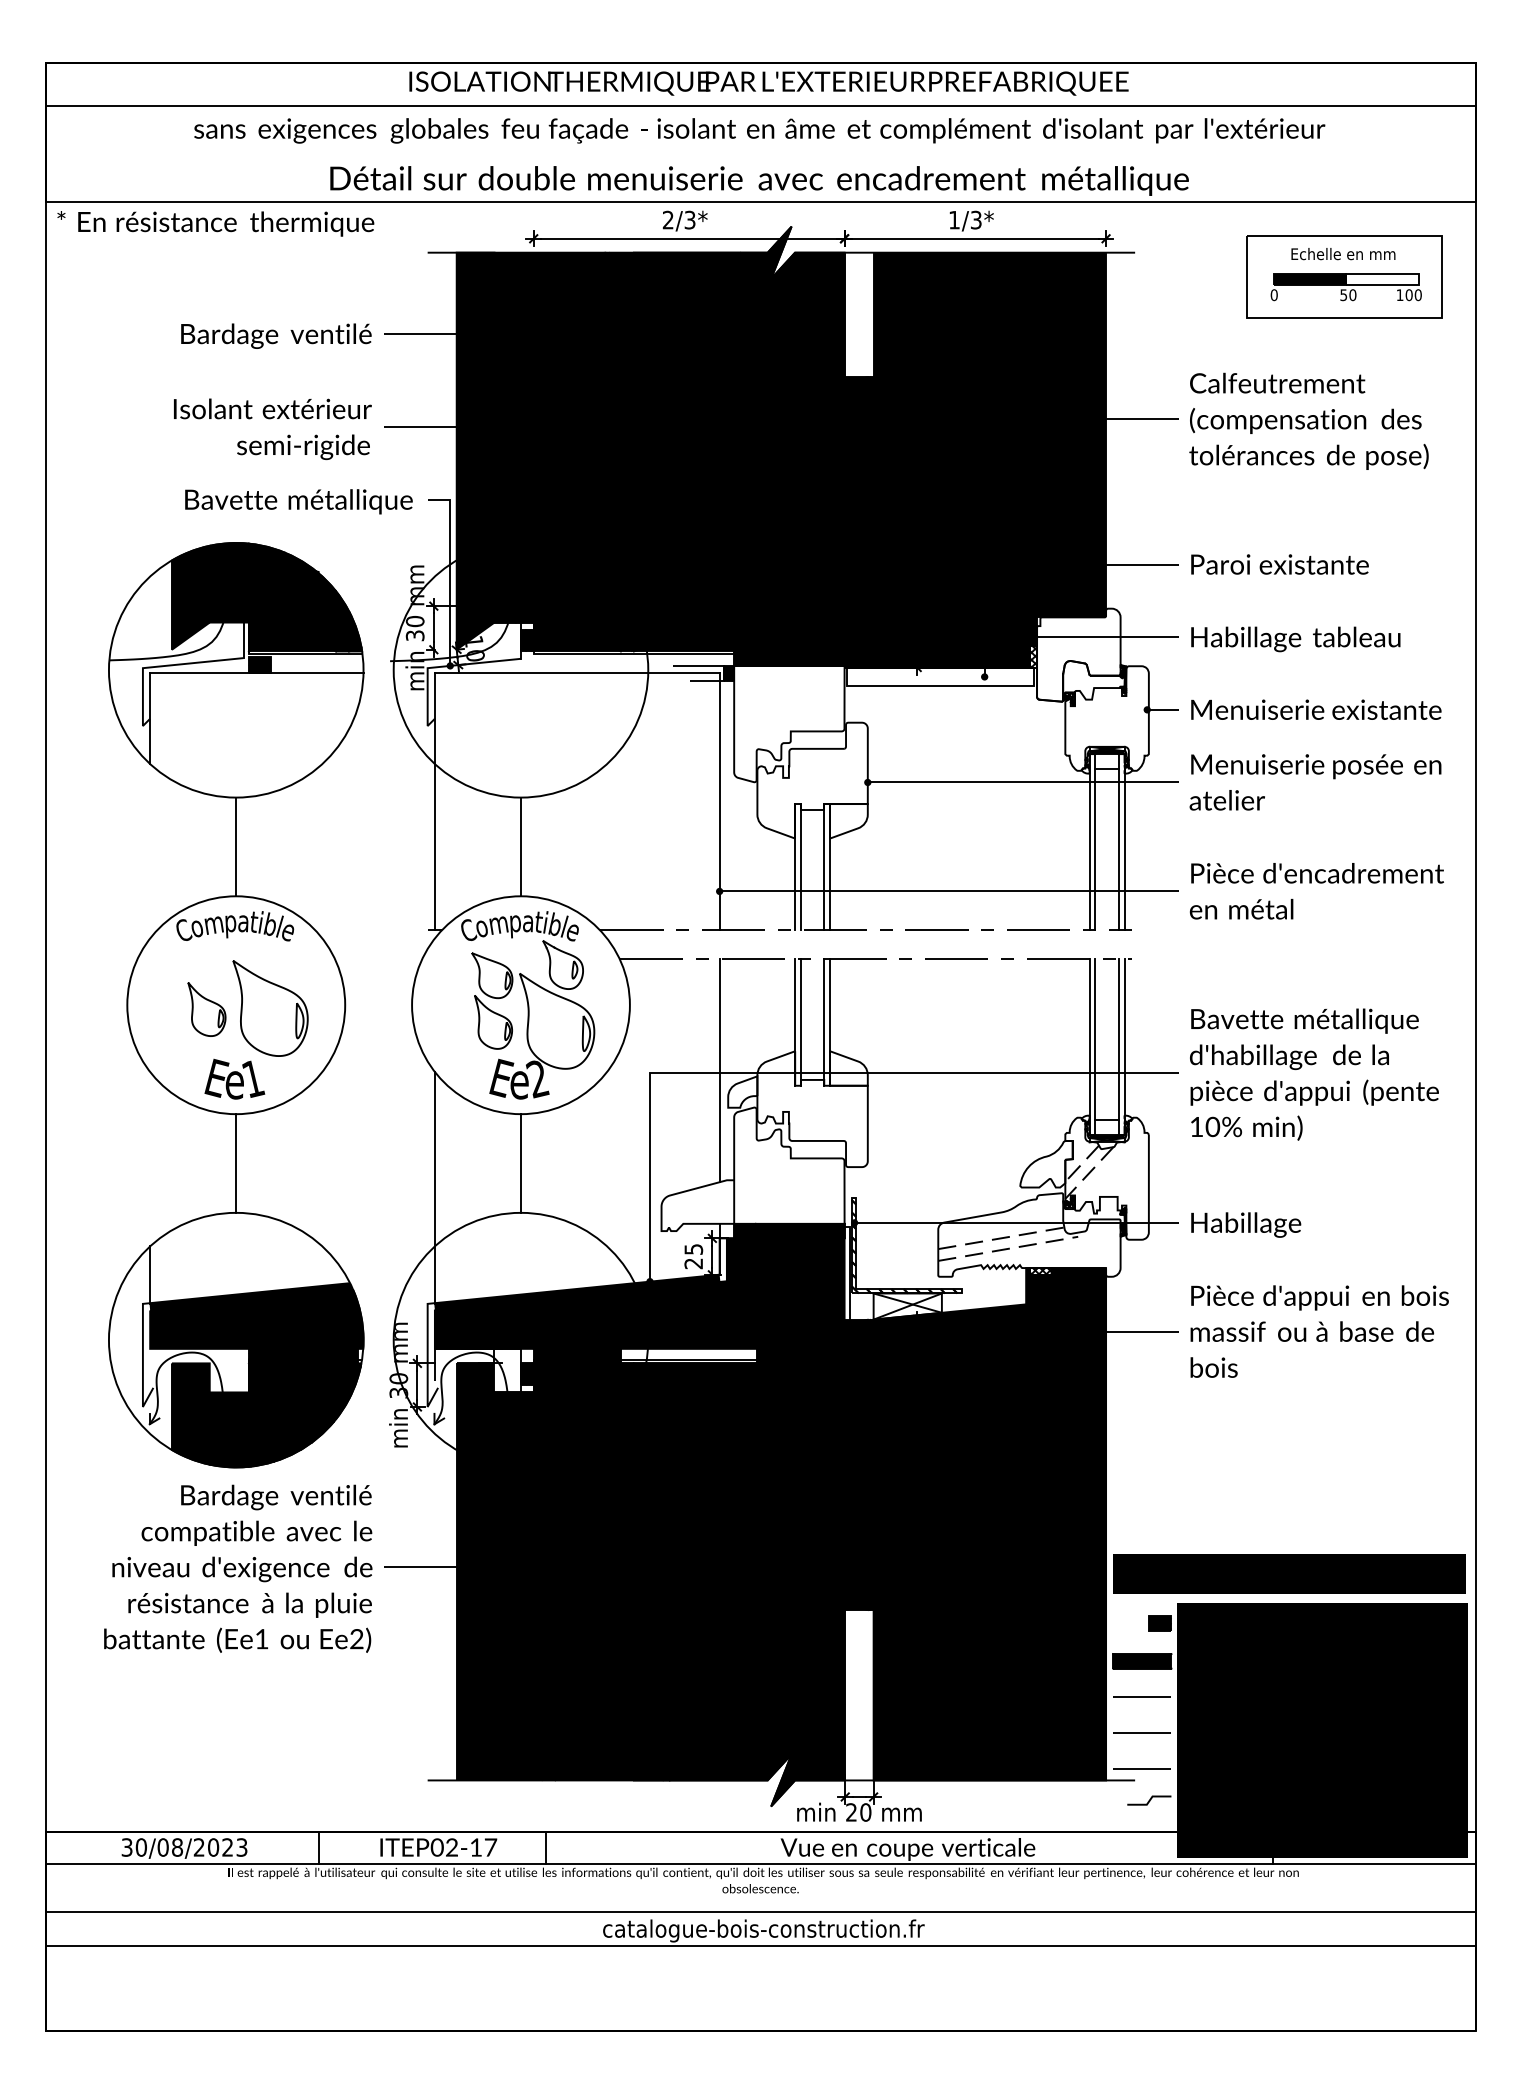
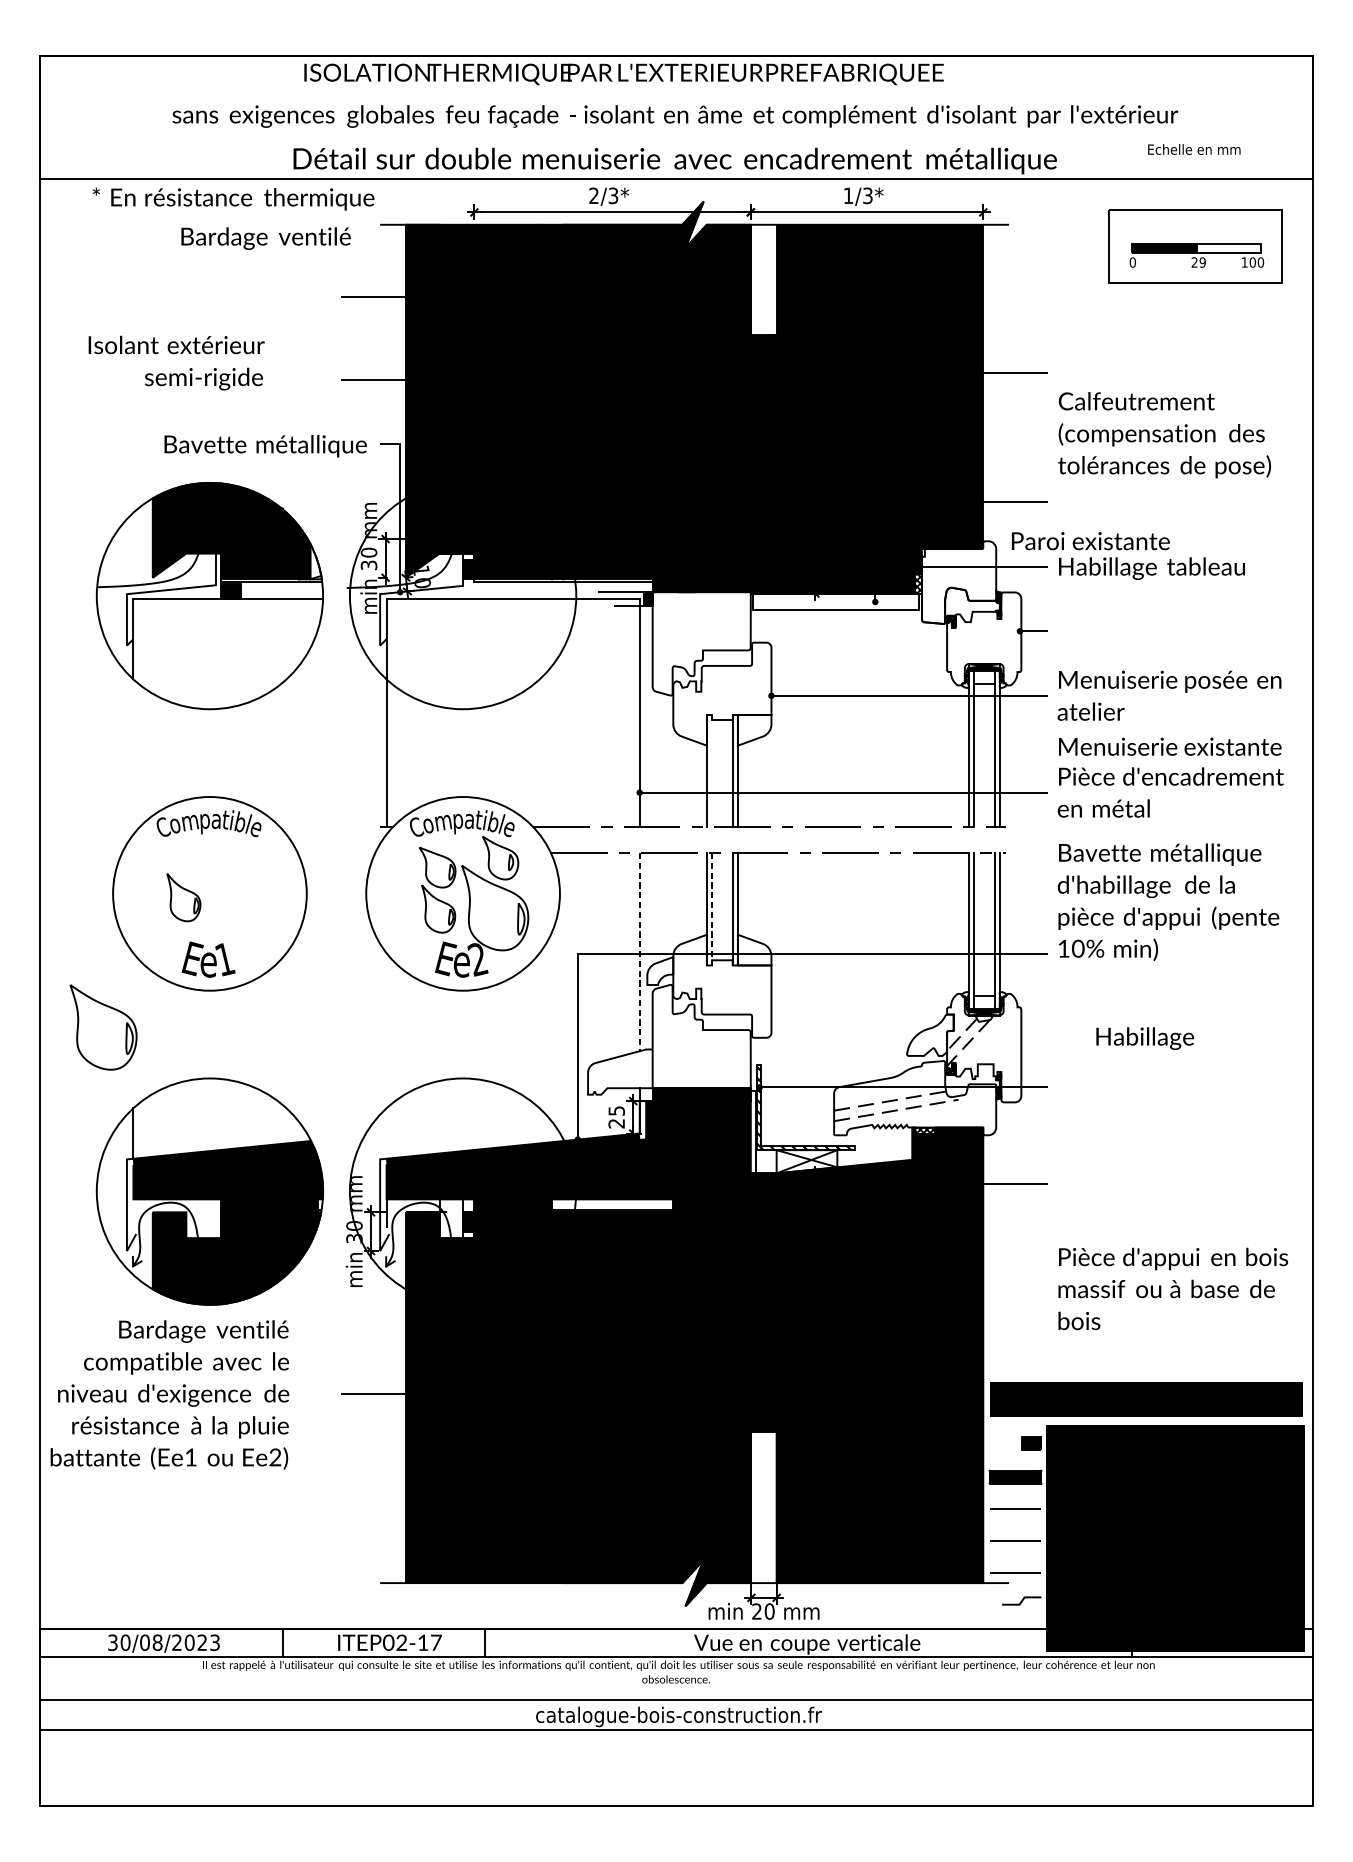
text: (768, 83) -> (623, 74), moved
line: (760, 106) -> (676, 94), removed
text: (215, 223) -> (233, 198), moved
text: (1343, 254) -> (1194, 149), moved
text: (1348, 295) -> (1198, 262), 50 -> 29
text: (276, 335) -> (266, 237), moved
text: (1308, 420) -> (1164, 434), moved
text: (272, 429) -> (176, 363), moved
text: (1279, 564) -> (1090, 541), moved
fill: (355, 631) -> (315, 561), removed
text: (1316, 709) -> (1170, 746), moved
line: (236, 846) -> (210, 752), removed
line: (521, 846) -> (463, 752), removed
line: (800, 867) -> (711, 771), removed
part: (270, 1008) -> (103, 1027), moved
line: (800, 1023) -> (711, 910), solid -> dashed
line: (719, 1071) -> (639, 952), solid -> dashed
text: (1314, 1074) -> (1168, 902), moved
line: (236, 1163) -> (210, 1034), removed
line: (521, 1163) -> (463, 1034), removed
line: (434, 1187) -> (386, 1055), removed
text: (1246, 1224) -> (1145, 1038), moved
text: (1319, 1331) -> (1173, 1288), moved
text: (238, 1568) -> (170, 1394), moved

